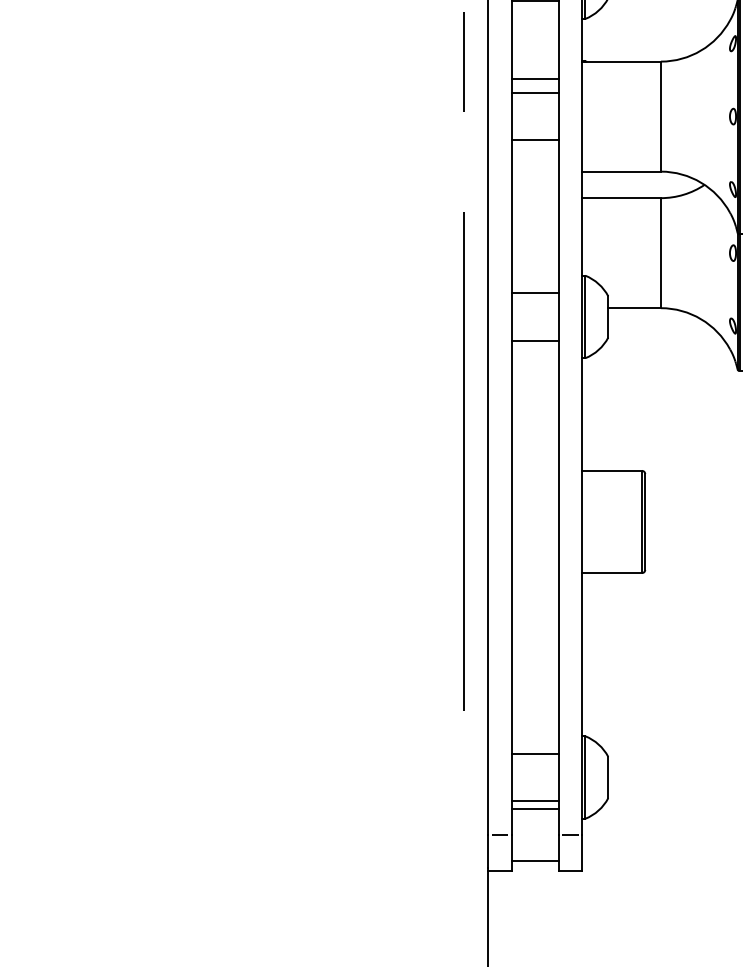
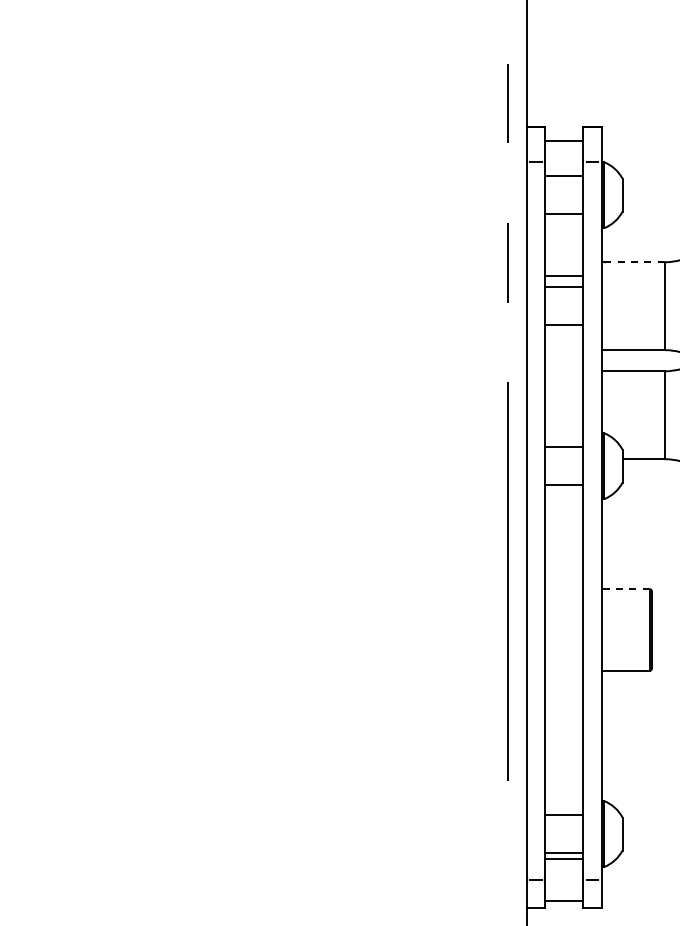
line: (620, 61) -> (632, 262), solid -> dashed
line: (611, 471) -> (625, 589), solid -> dashed

